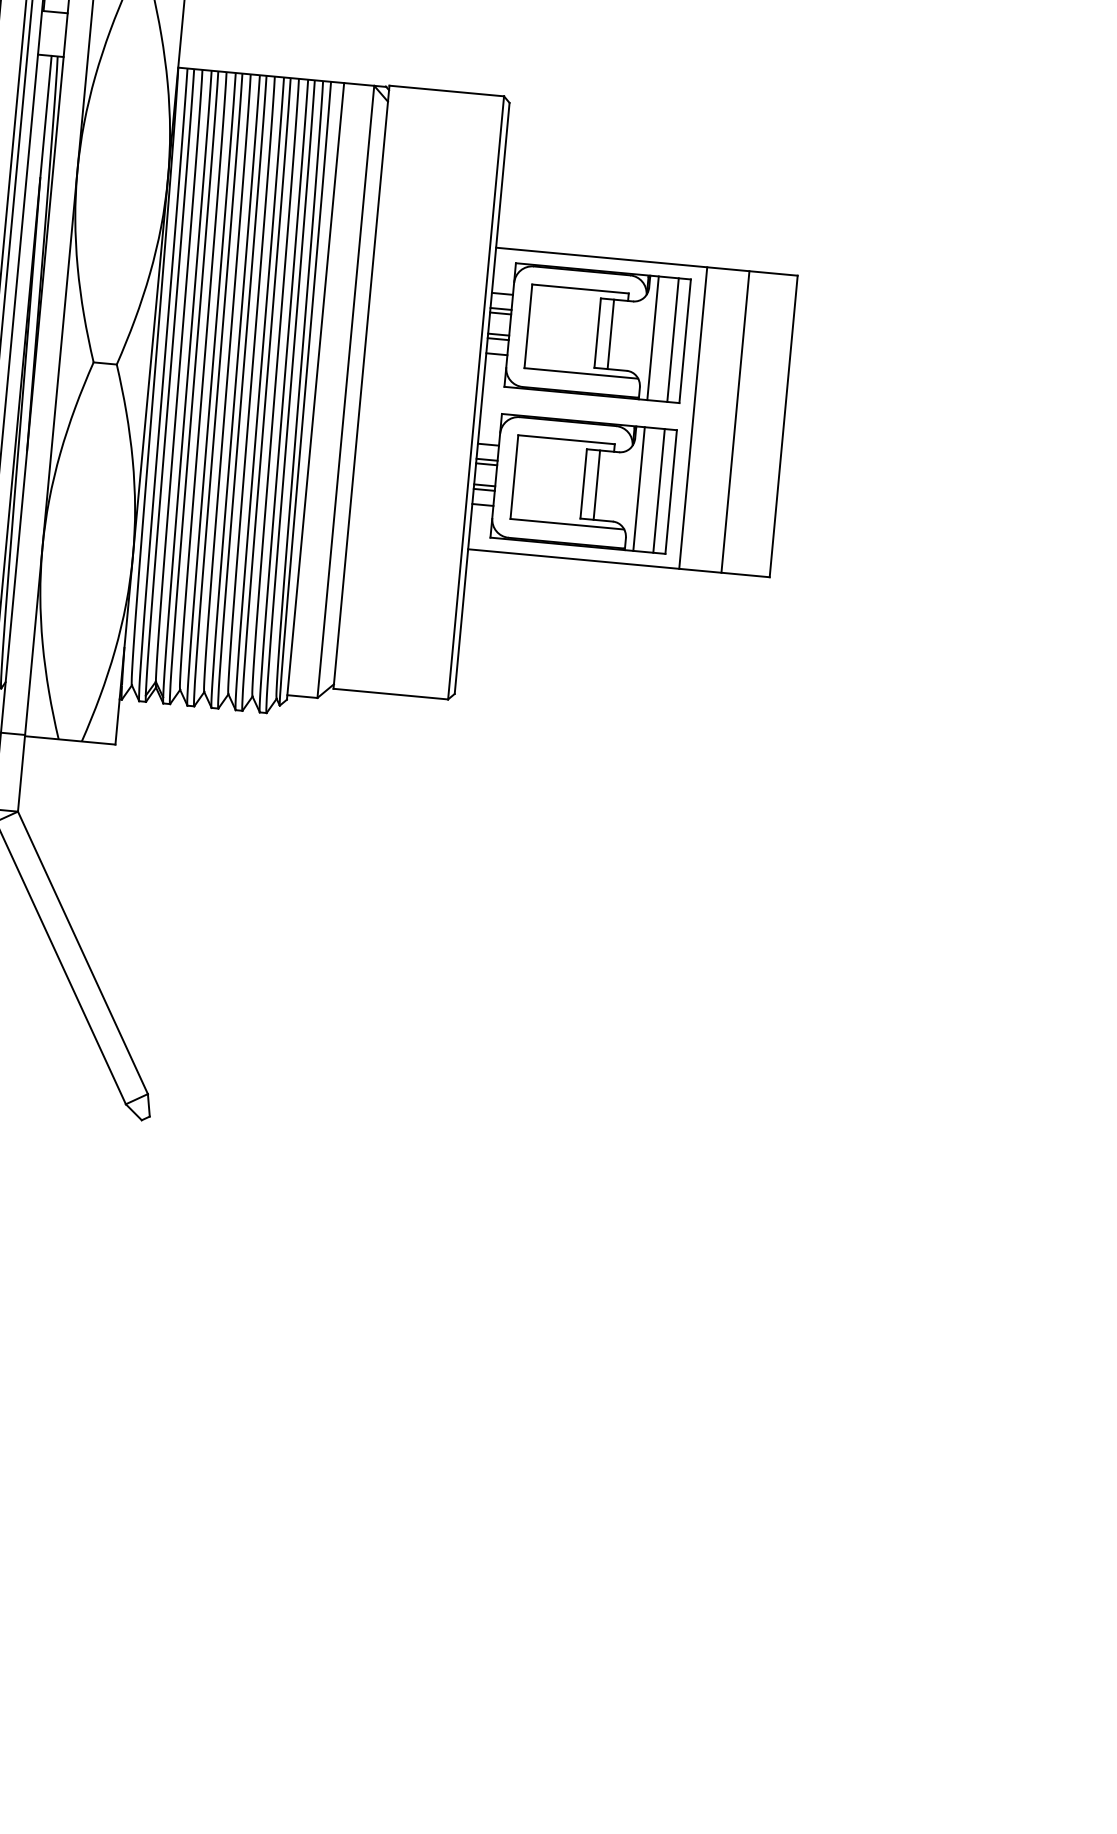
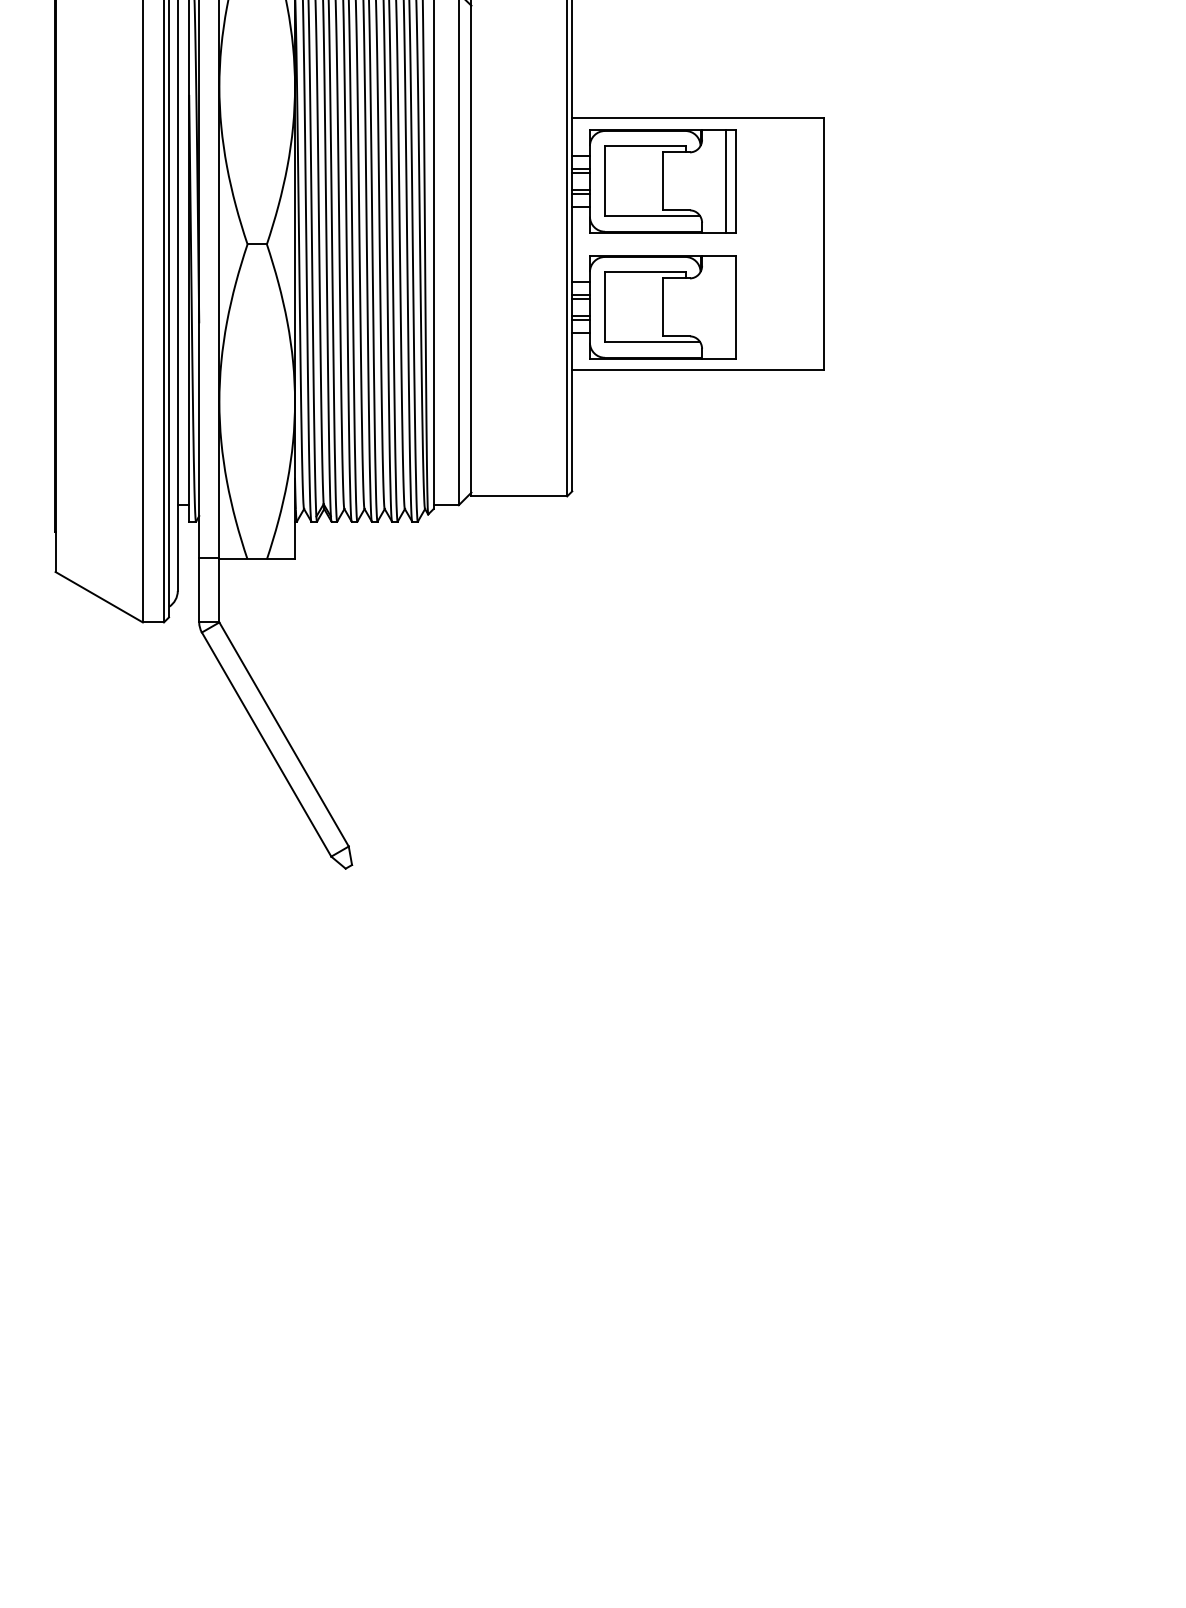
line: (610, 334) -> (673, 181), removed
line: (653, 338) -> (709, 181), removed
line: (692, 418) -> (748, 244), removed
line: (734, 422) -> (783, 244), removed
line: (596, 485) -> (673, 307), removed
line: (639, 489) -> (709, 307), removed
line: (658, 490) -> (725, 307), removed

